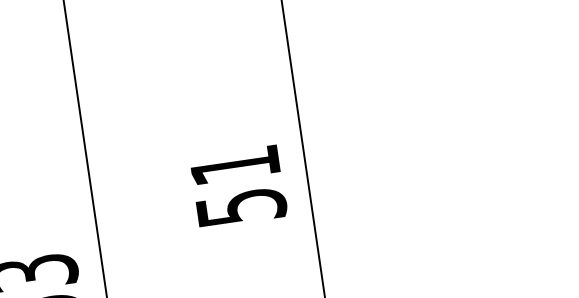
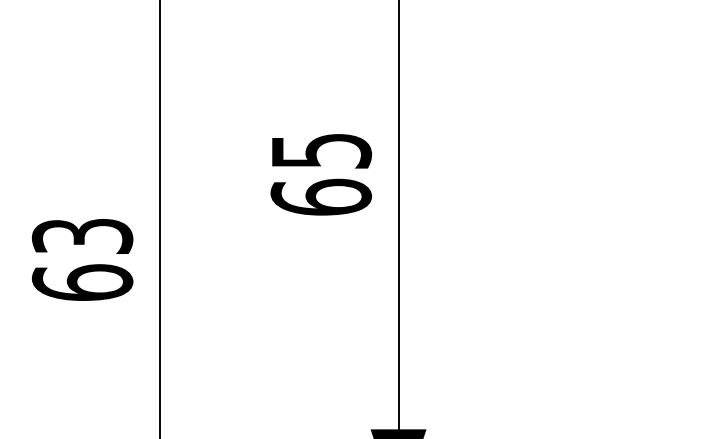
text: (238, 186) -> (321, 174), 51 -> 65

